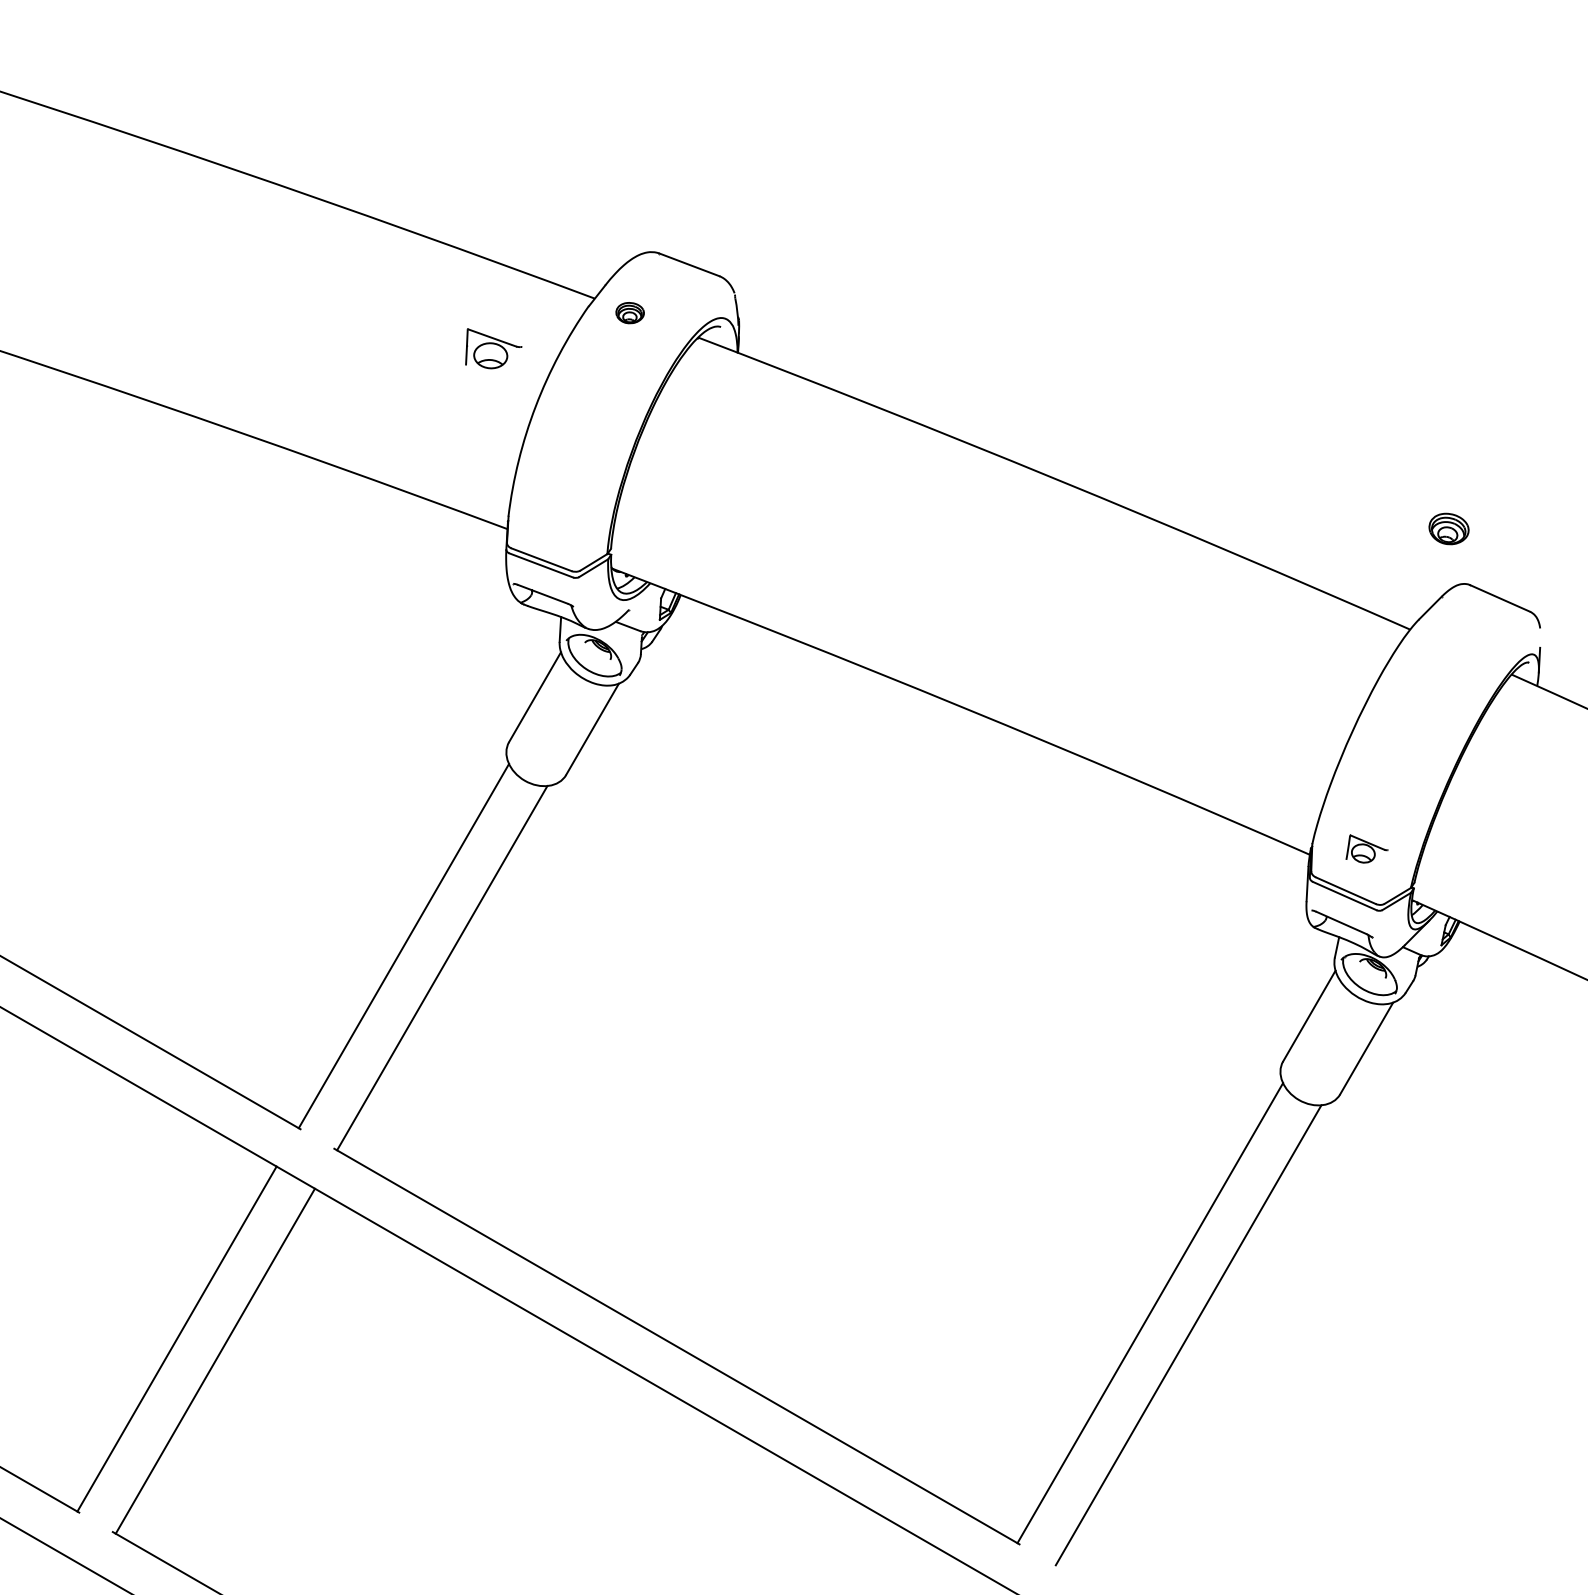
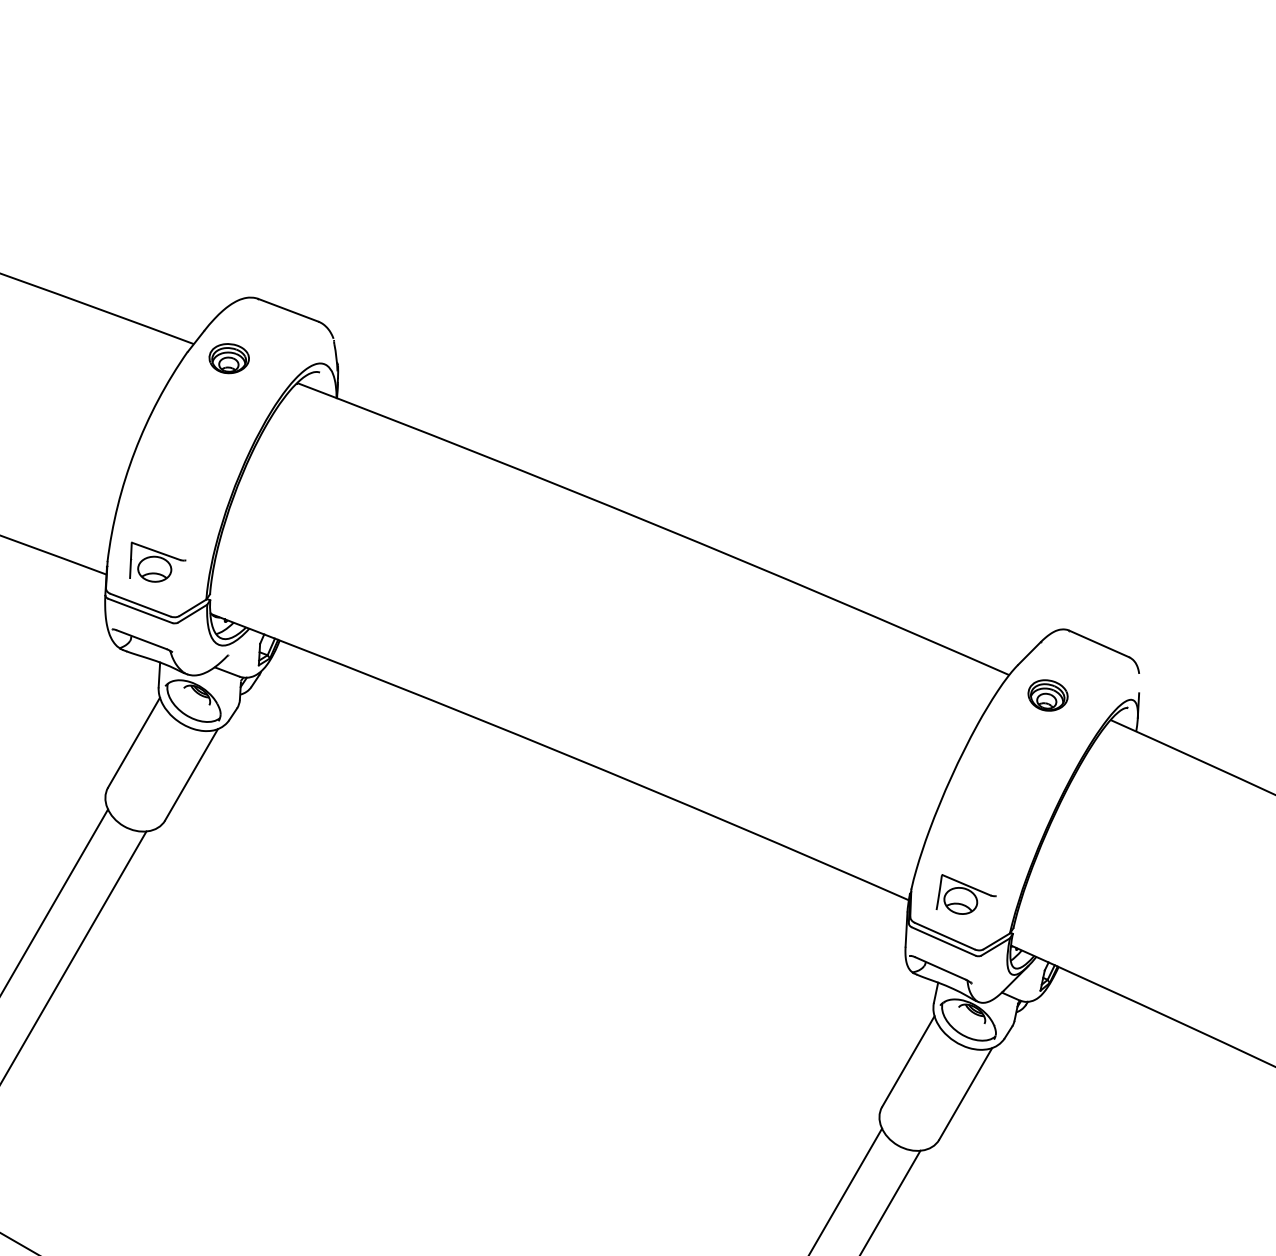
part: (629, 312) -> (228, 357), size x1.43
part: (493, 348) -> (157, 561), moved
part: (1448, 528) -> (1047, 694), moved
part: (1366, 848) -> (965, 893), size x1.43

